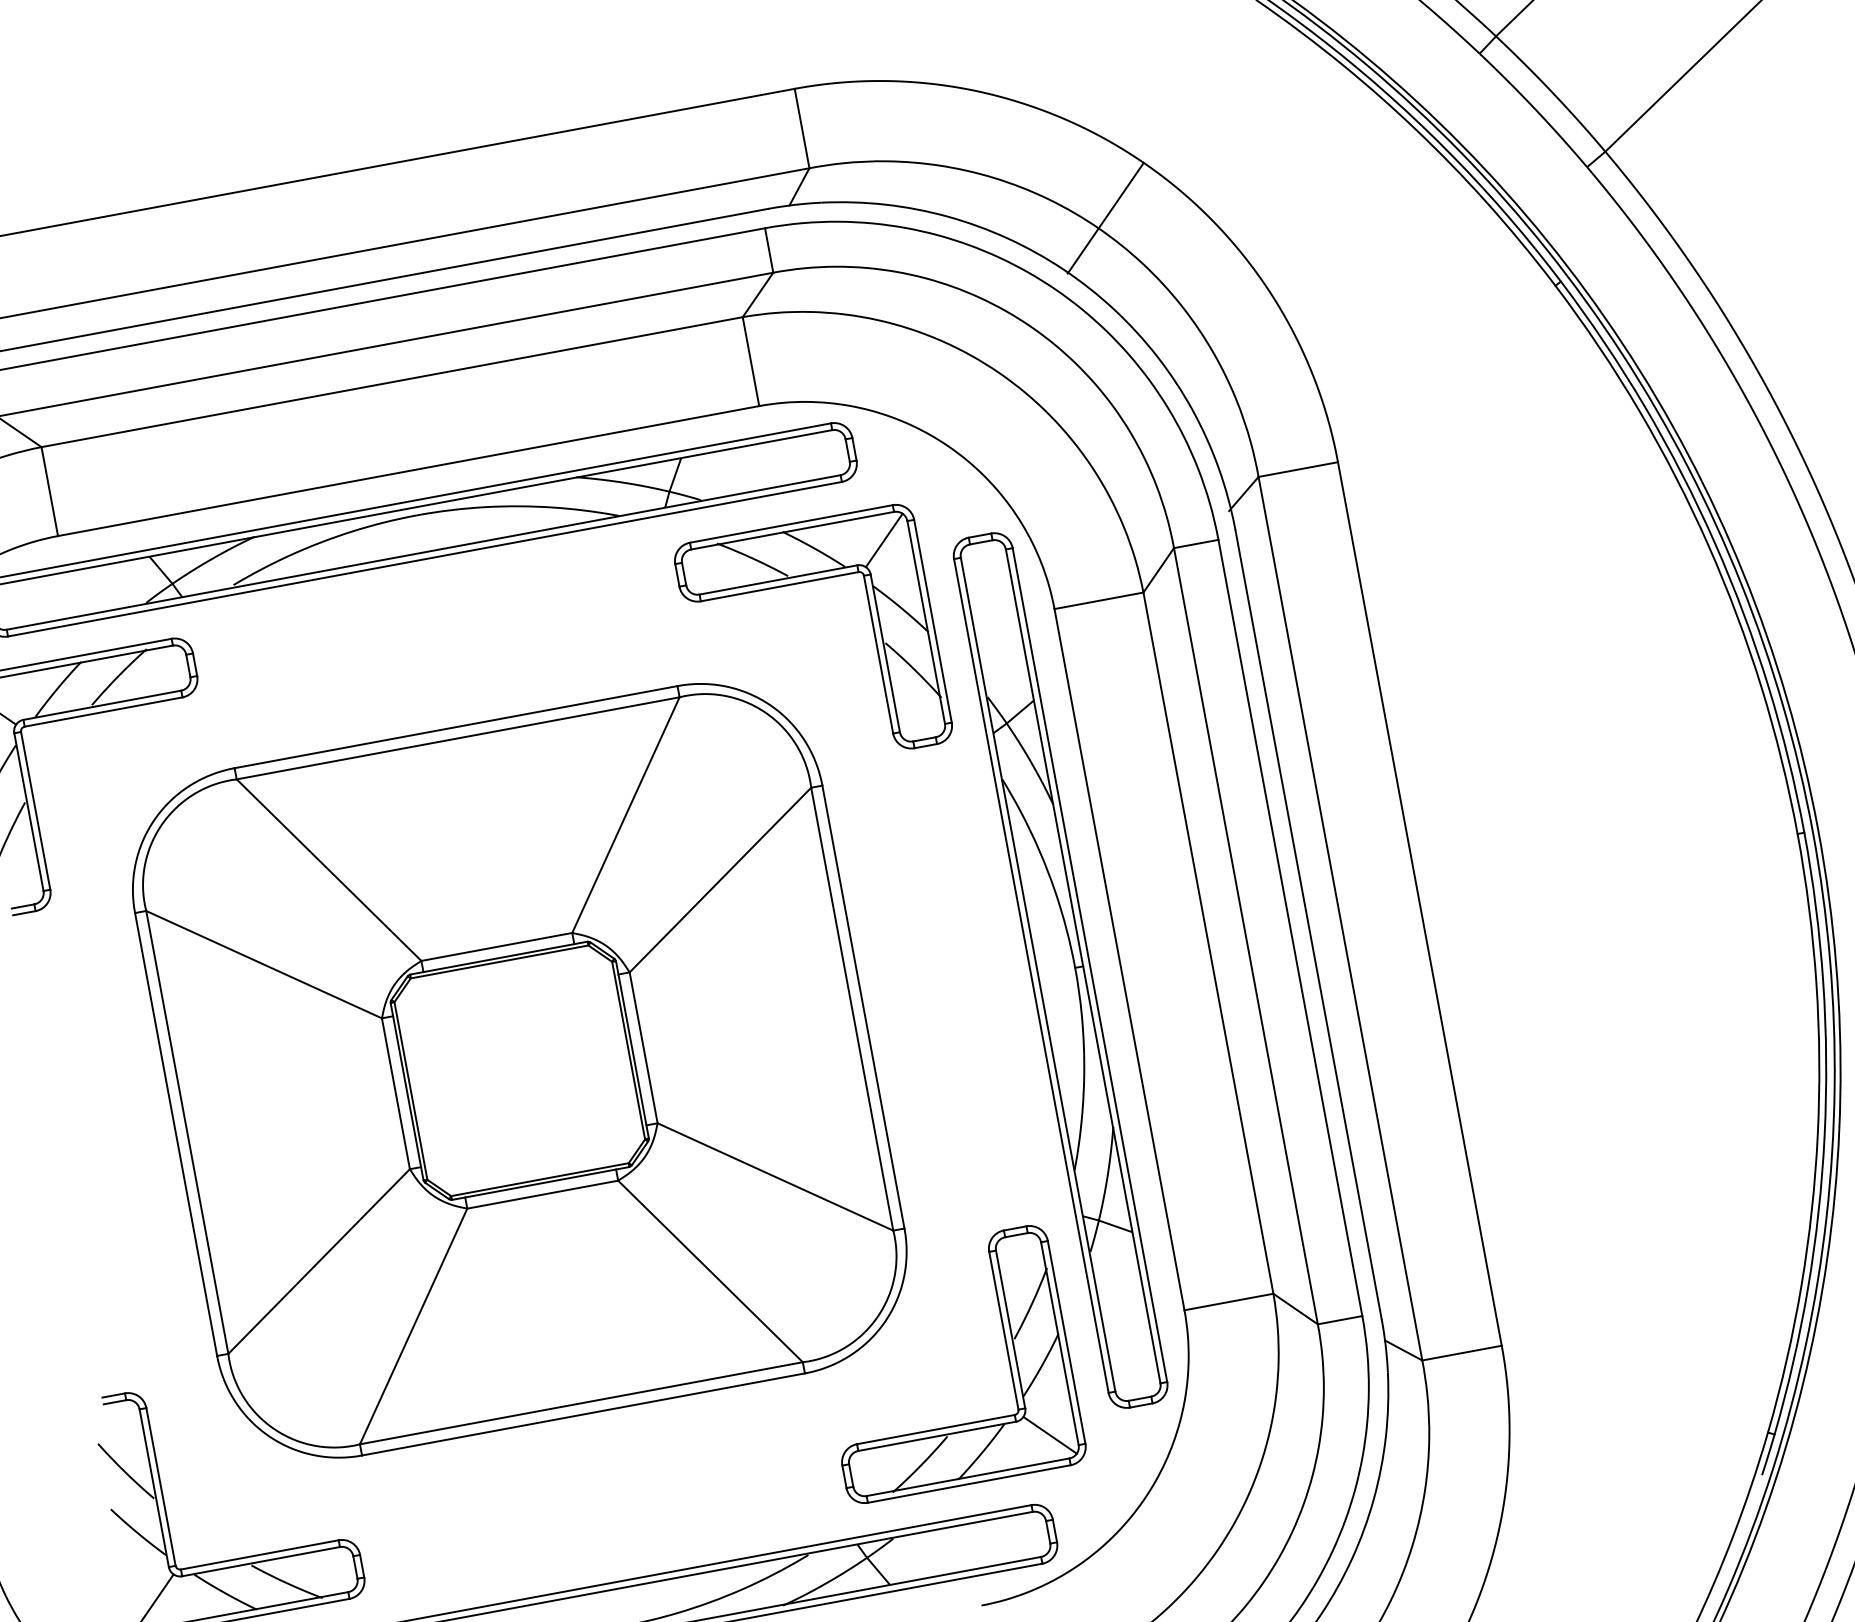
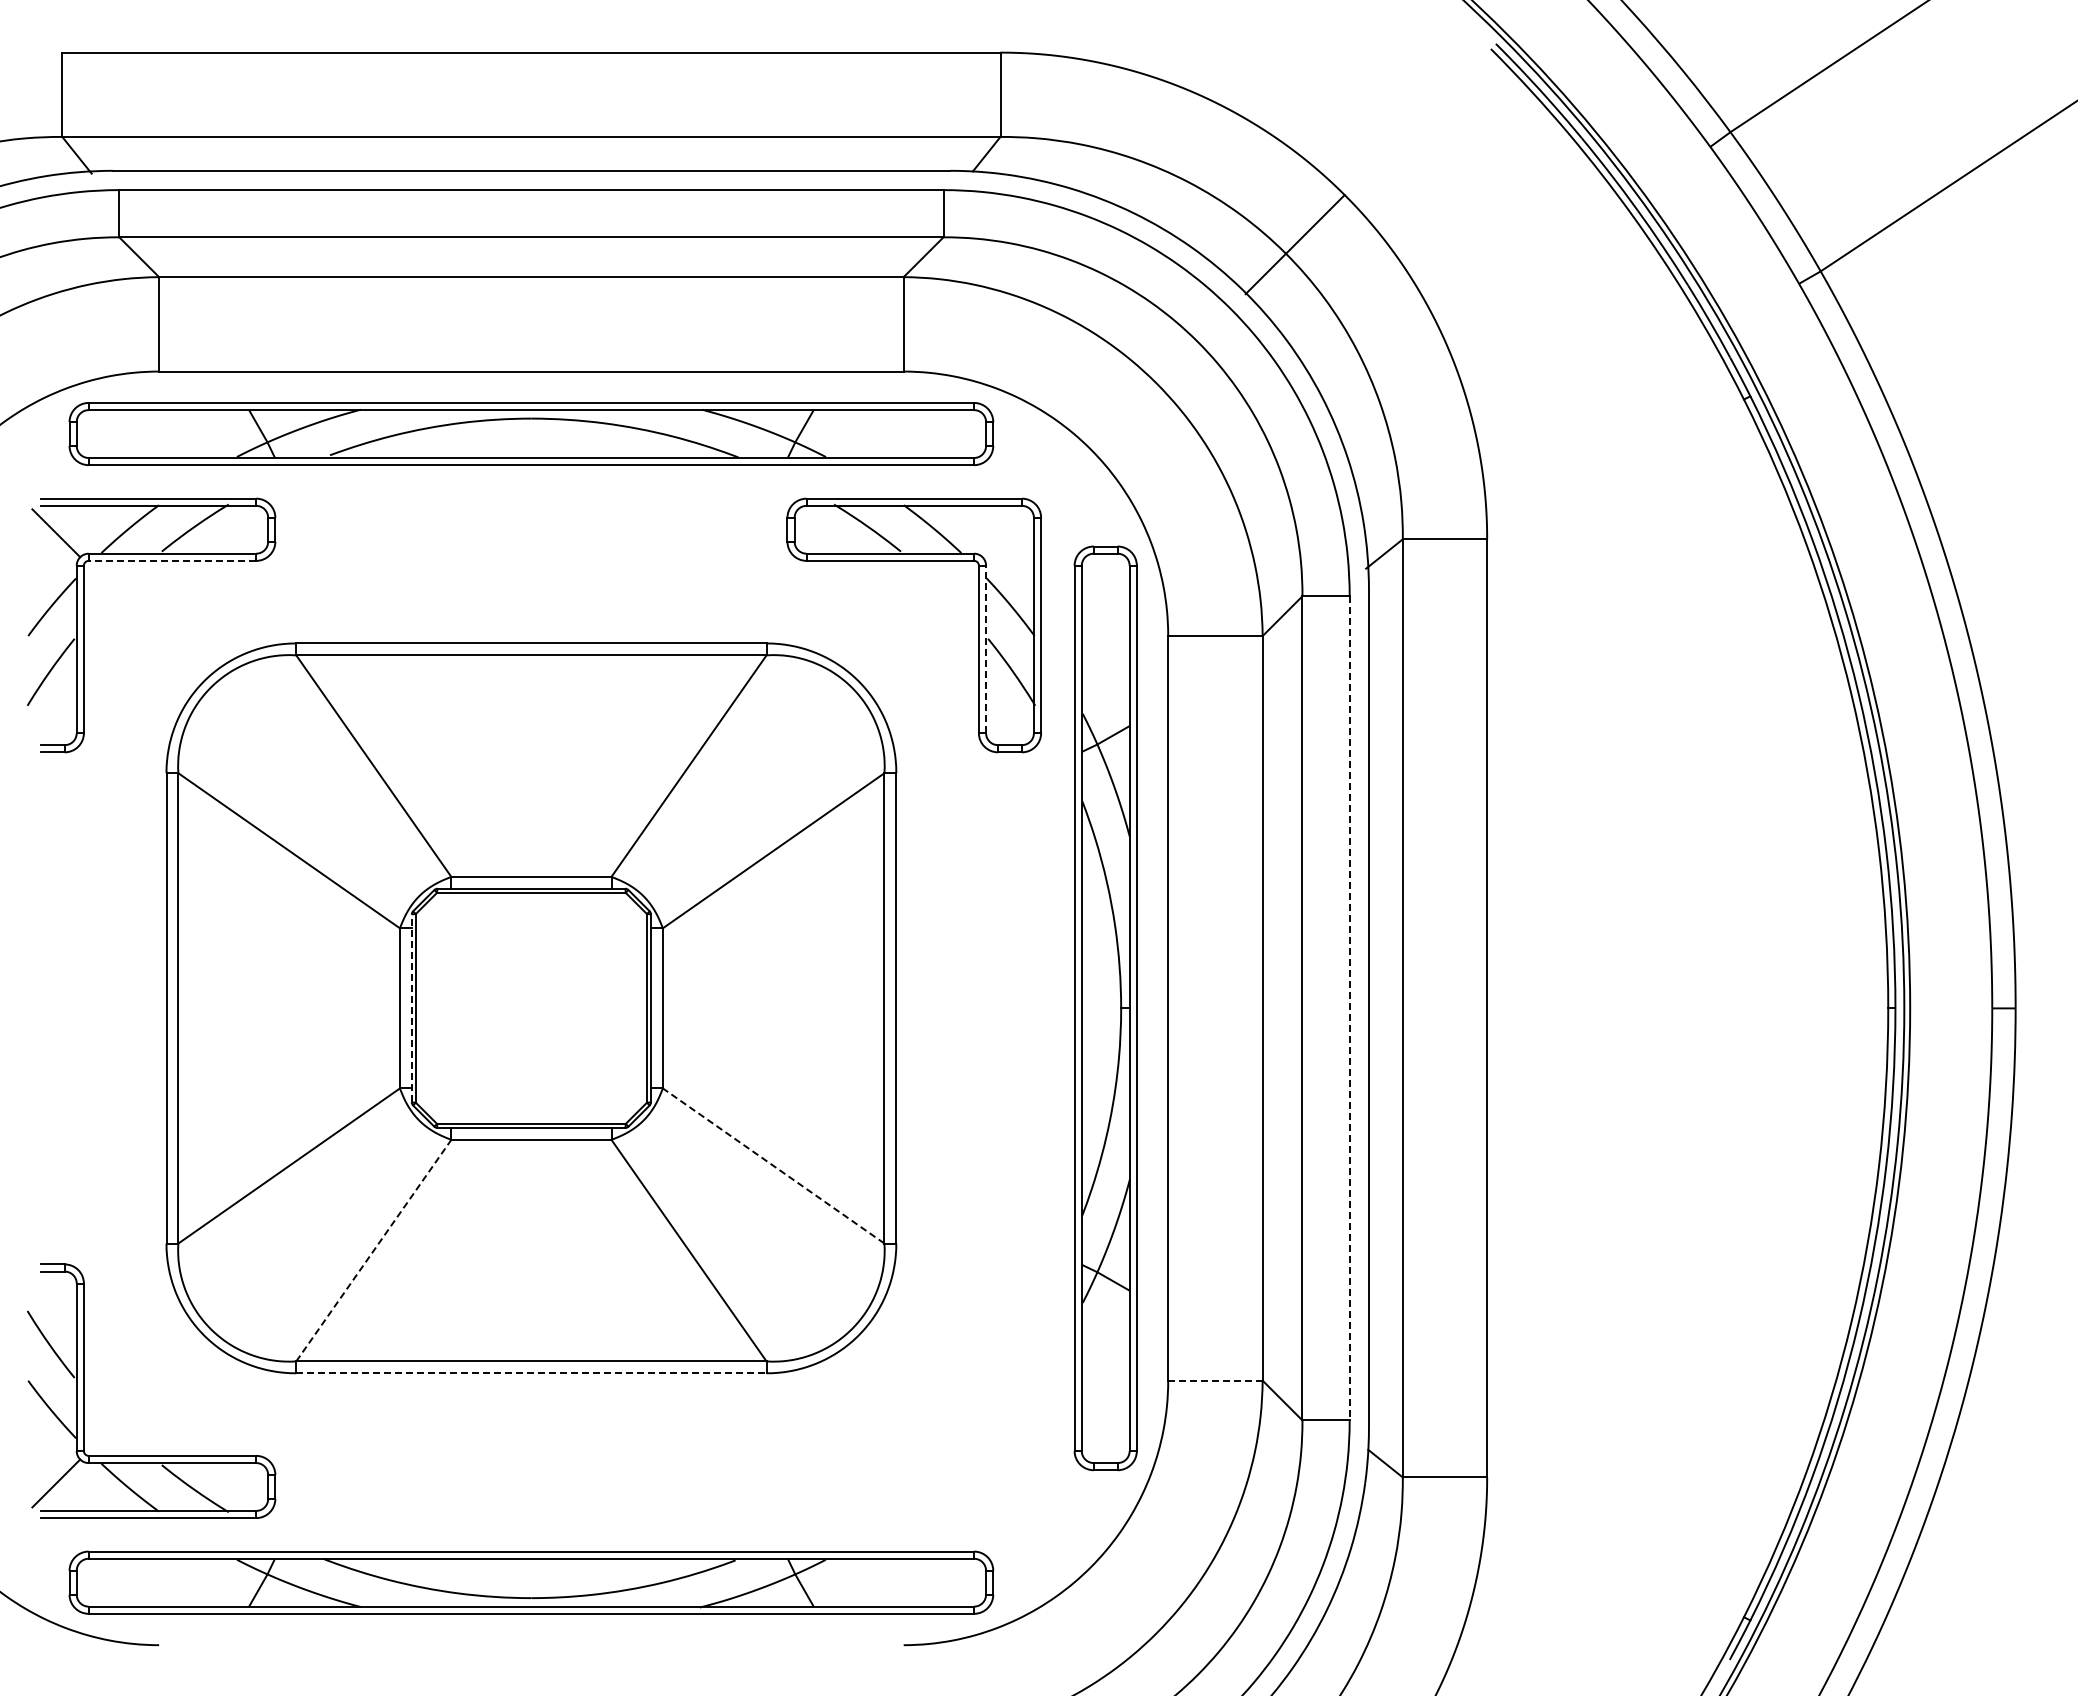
line: (884, 540) -> (1006, 533), removed
line: (885, 653) -> (986, 649), solid -> dashed
line: (103, 711) -> (172, 560), solid -> dashed
line: (1290, 928) -> (1349, 1008), solid -> dashed
line: (406, 1091) -> (411, 1008), solid -> dashed
line: (775, 1176) -> (773, 1165), solid -> dashed
line: (1228, 1302) -> (1214, 1380), solid -> dashed
line: (414, 1326) -> (374, 1250), solid -> dashed
part: (1007, 1352) -> (978, 1390), removed
line: (583, 1414) -> (531, 1373), solid -> dashed

